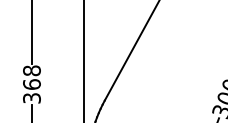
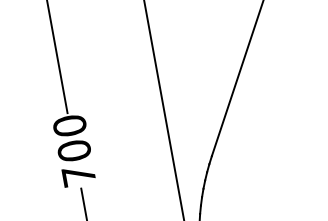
text: (31, 84) -> (73, 150), 368 -> 700

